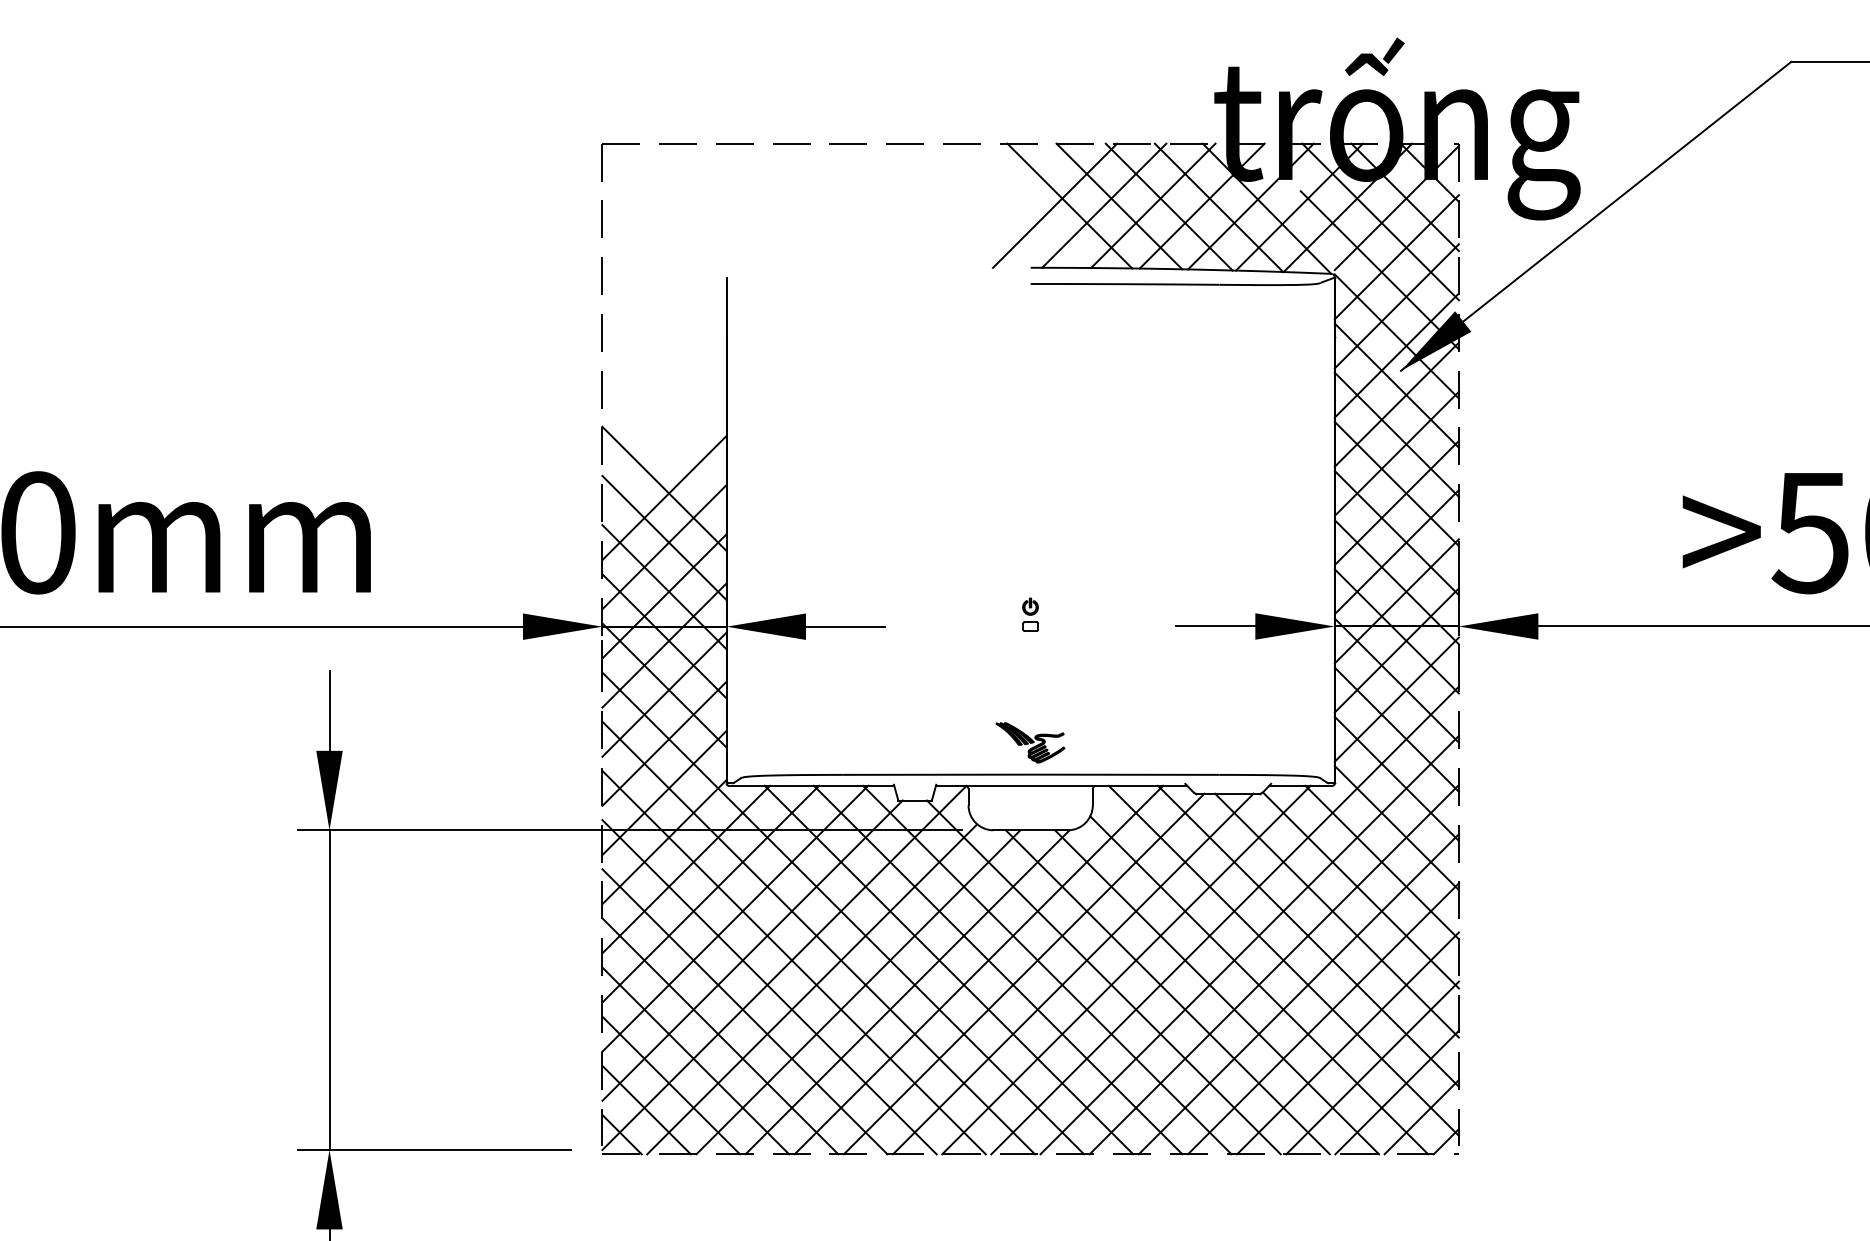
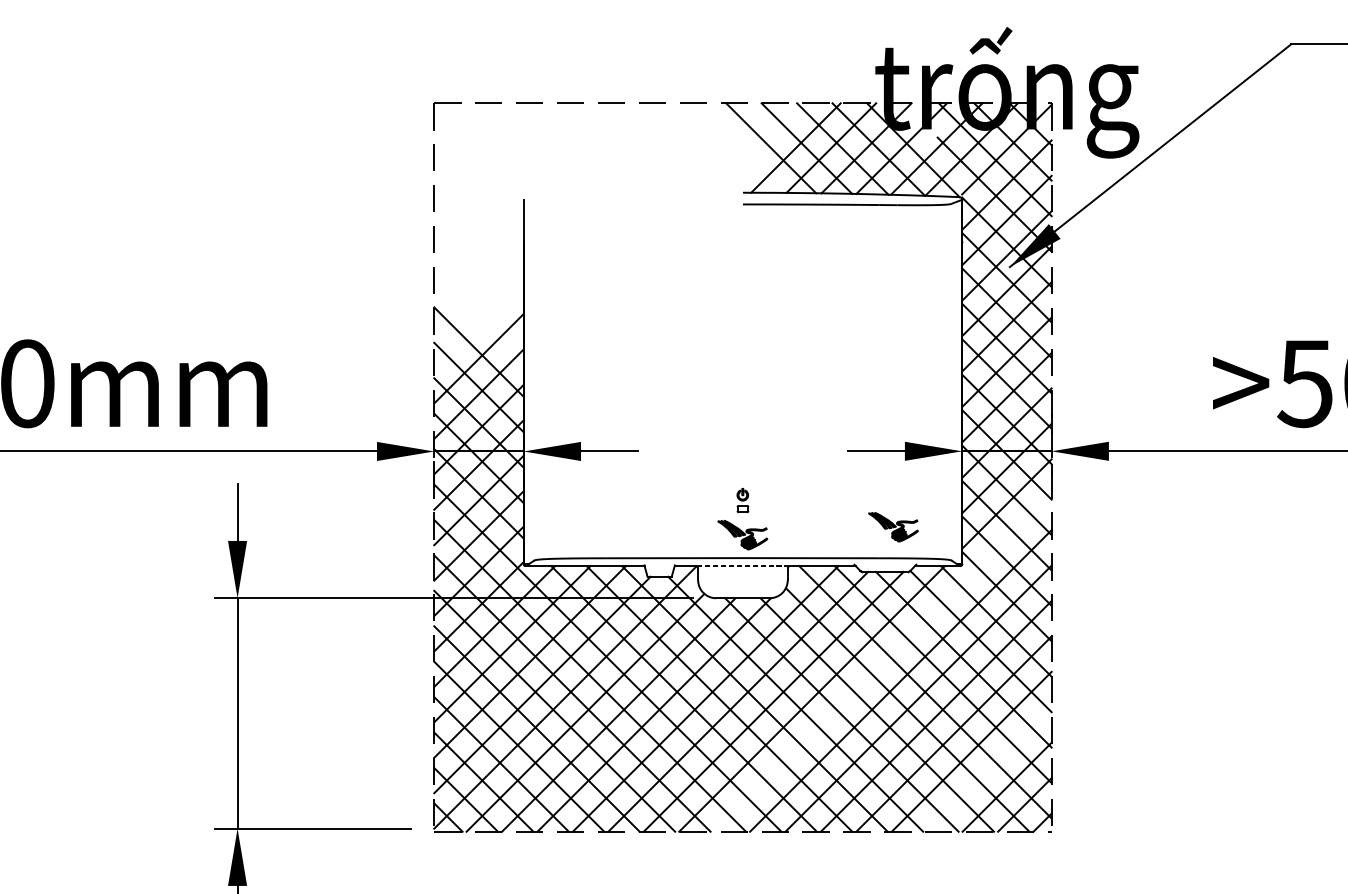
line: (1054, 205) -> (760, 147), removed
part: (1030, 614) -> (742, 500), moved
part: (1239, 731) -> (893, 527), added
line: (1030, 785) -> (742, 565), solid -> dashed
line: (1224, 920) -> (882, 663), removed
line: (1372, 1067) -> (989, 769), removed

